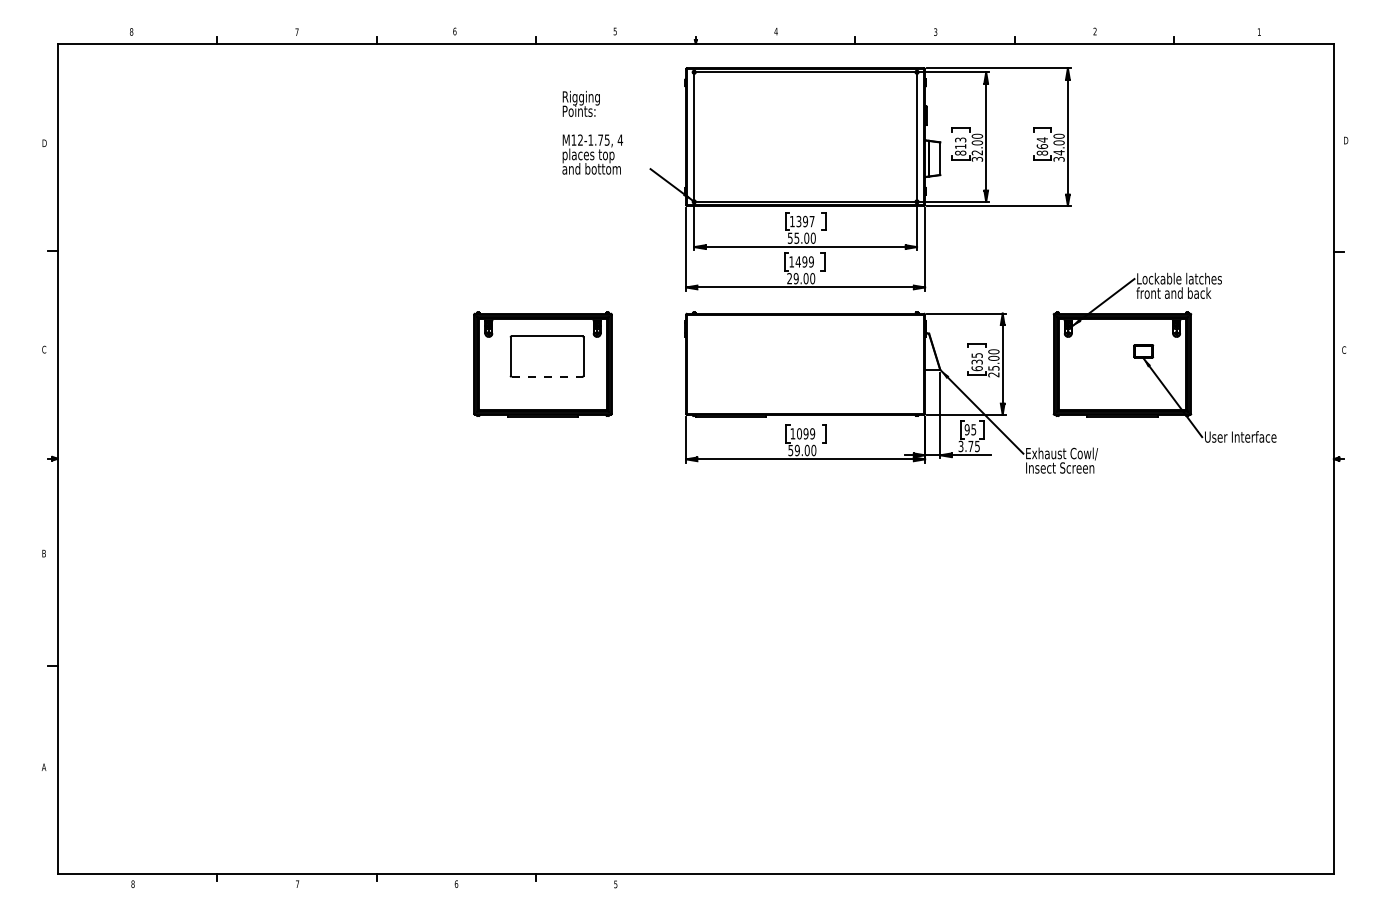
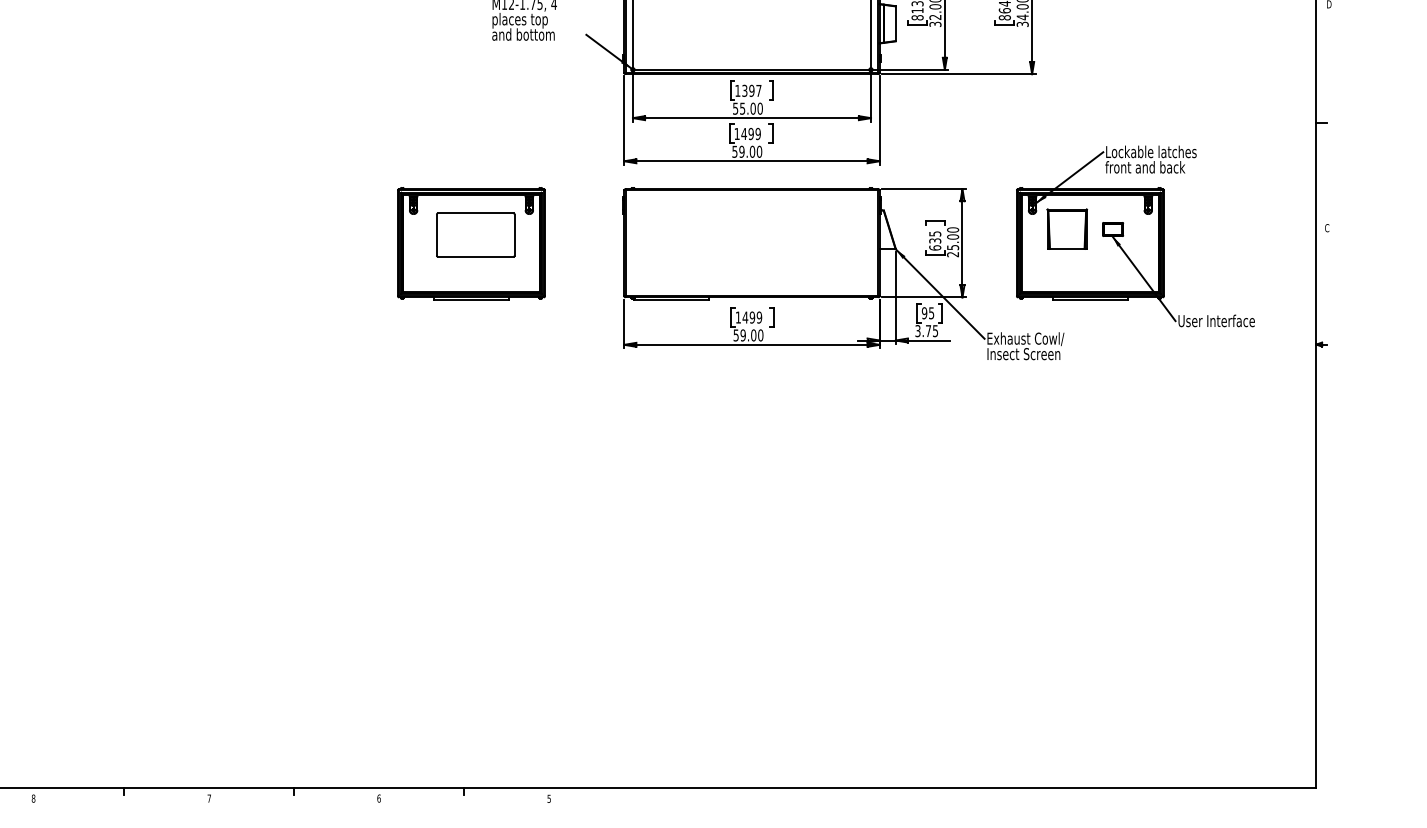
text: (789, 278) -> (734, 151), 29.00 -> 59.00
part: (1100, 350) -> (1066, 228), added
line: (547, 376) -> (476, 256), dashed -> solid
text: (799, 433) -> (745, 317), 1099 -> 1499

